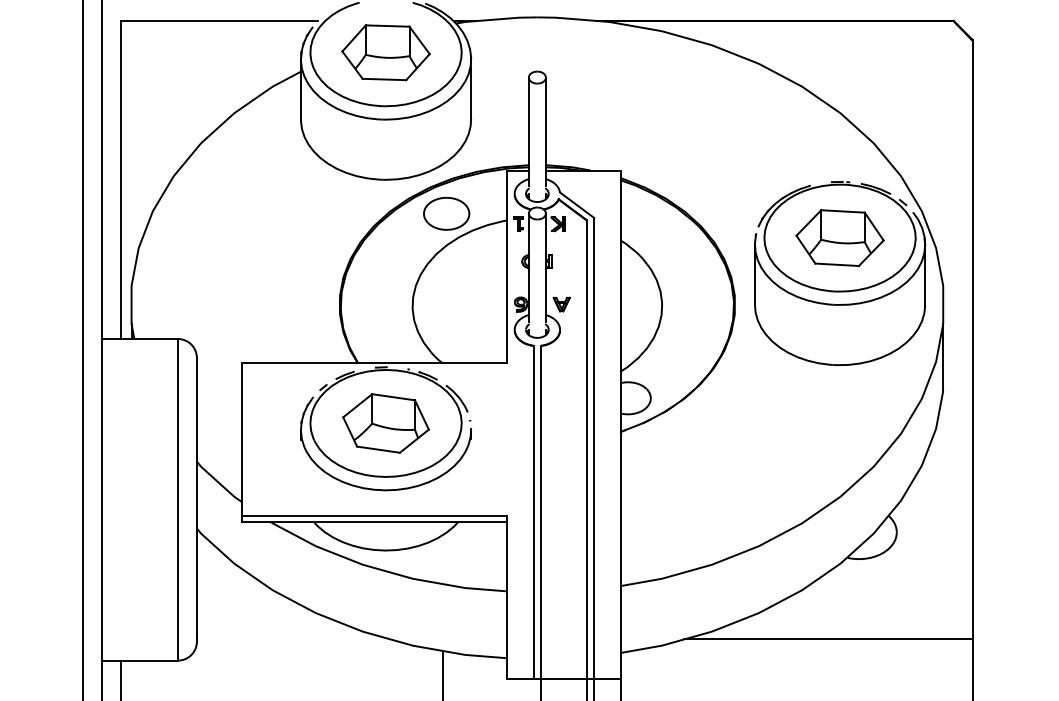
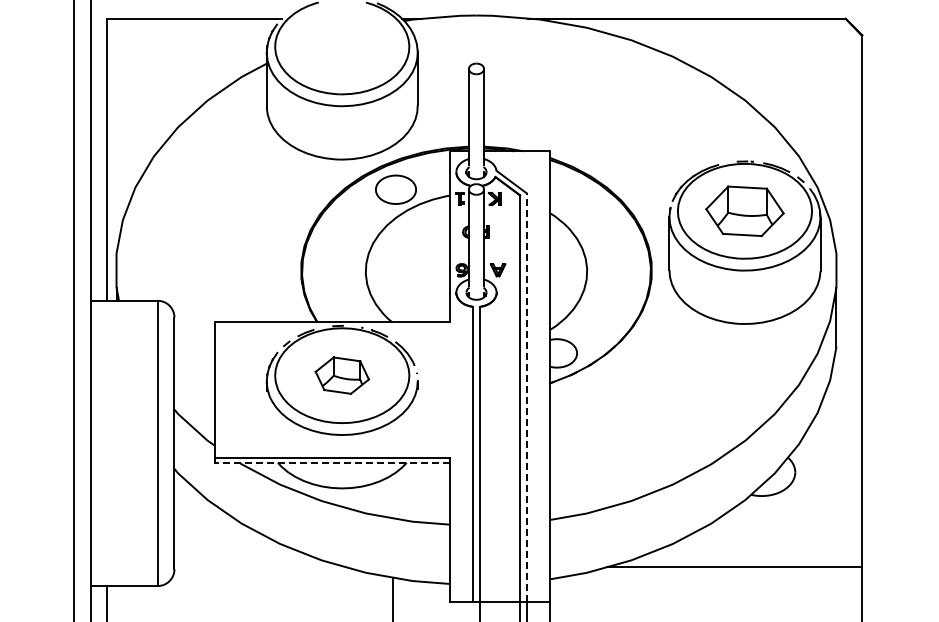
part: (386, 52) -> (342, 46), removed
part: (386, 423) -> (342, 375), size x0.7
line: (593, 448) -> (526, 397), solid -> dashed
line: (373, 521) -> (331, 462), solid -> dashed

